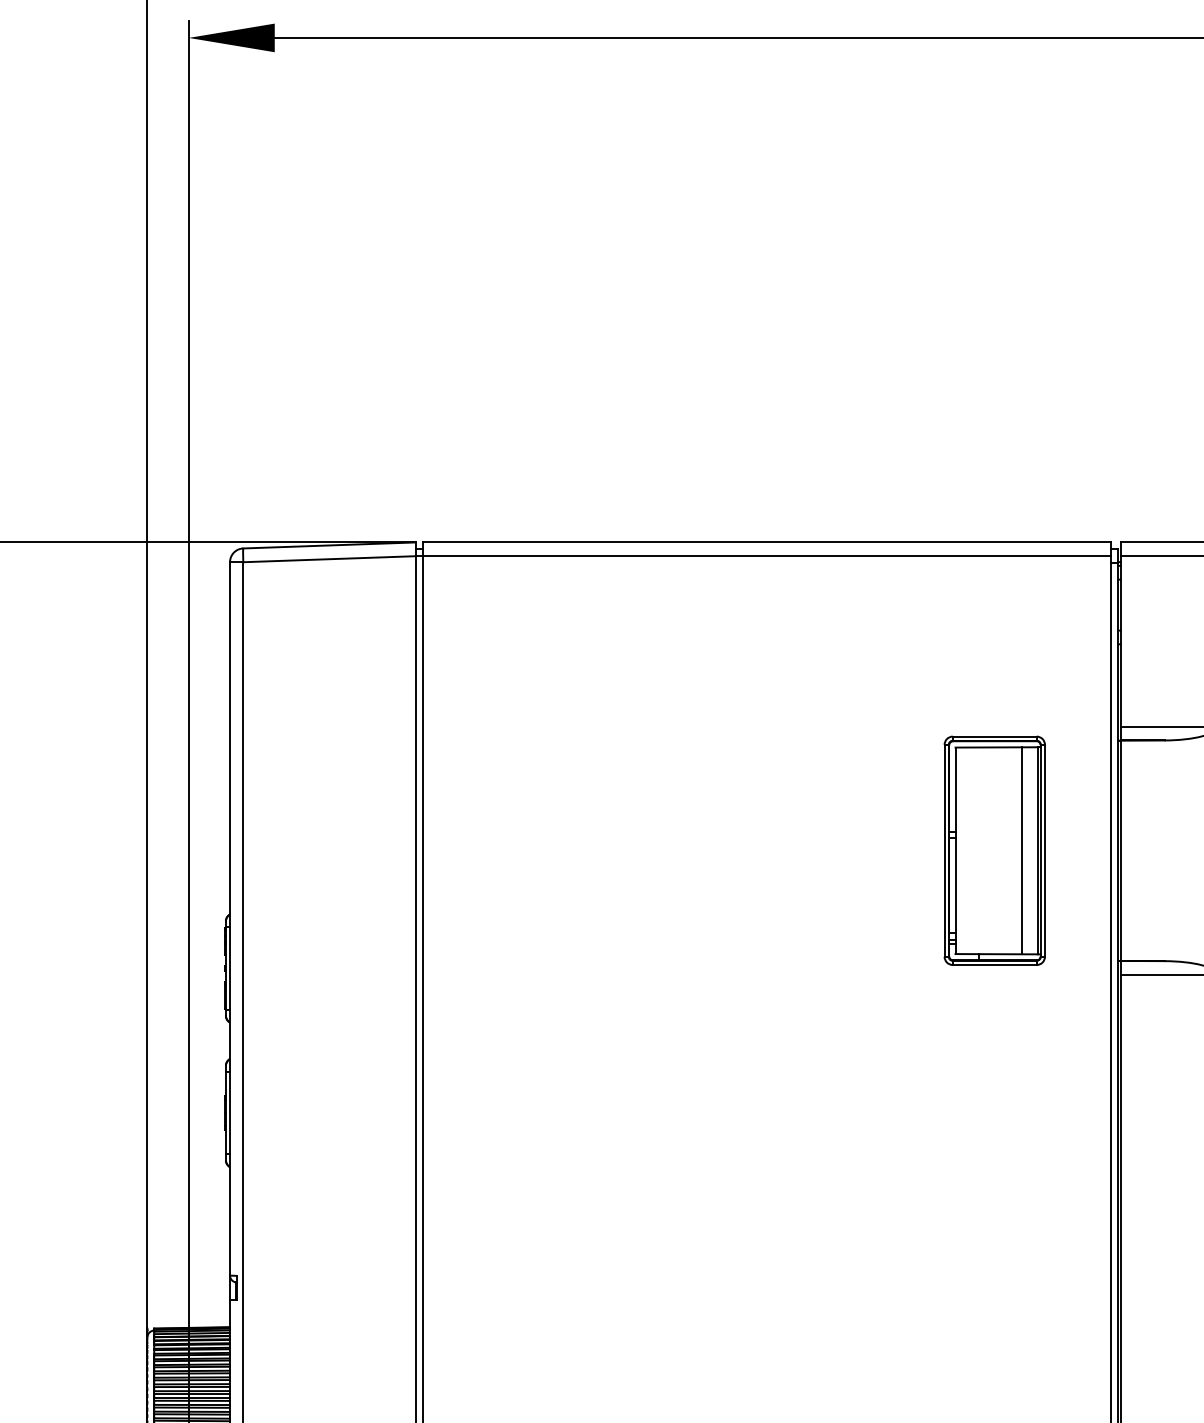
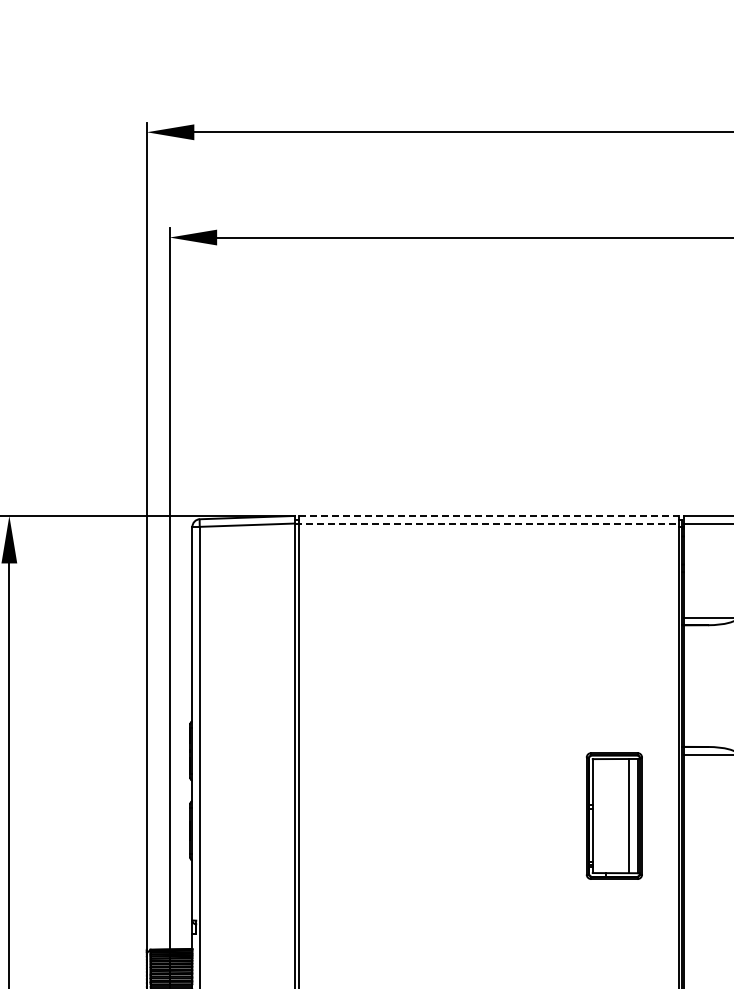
line: (766, 541) -> (488, 515), solid -> dashed
line: (762, 556) -> (486, 523), solid -> dashed
part: (993, 849) -> (613, 815), moved

